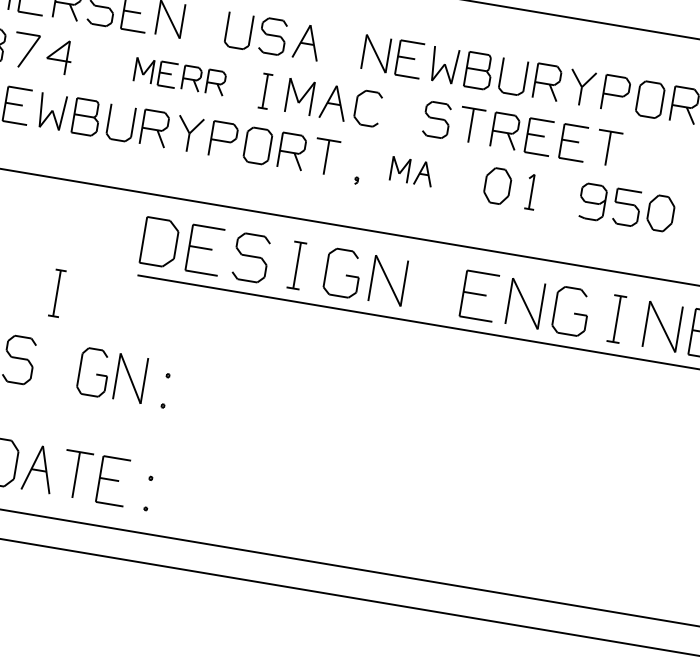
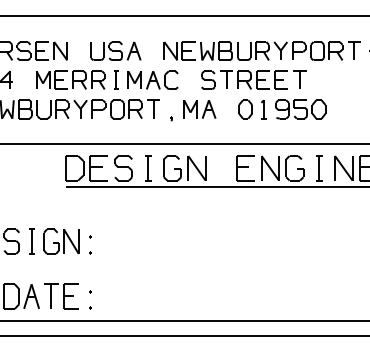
part: (179, 75) -> (70, 79), size x1.43
part: (411, 171) -> (199, 109), size x1.43
part: (626, 207) -> (300, 109), moved
part: (56, 292) -> (31, 241), moved

